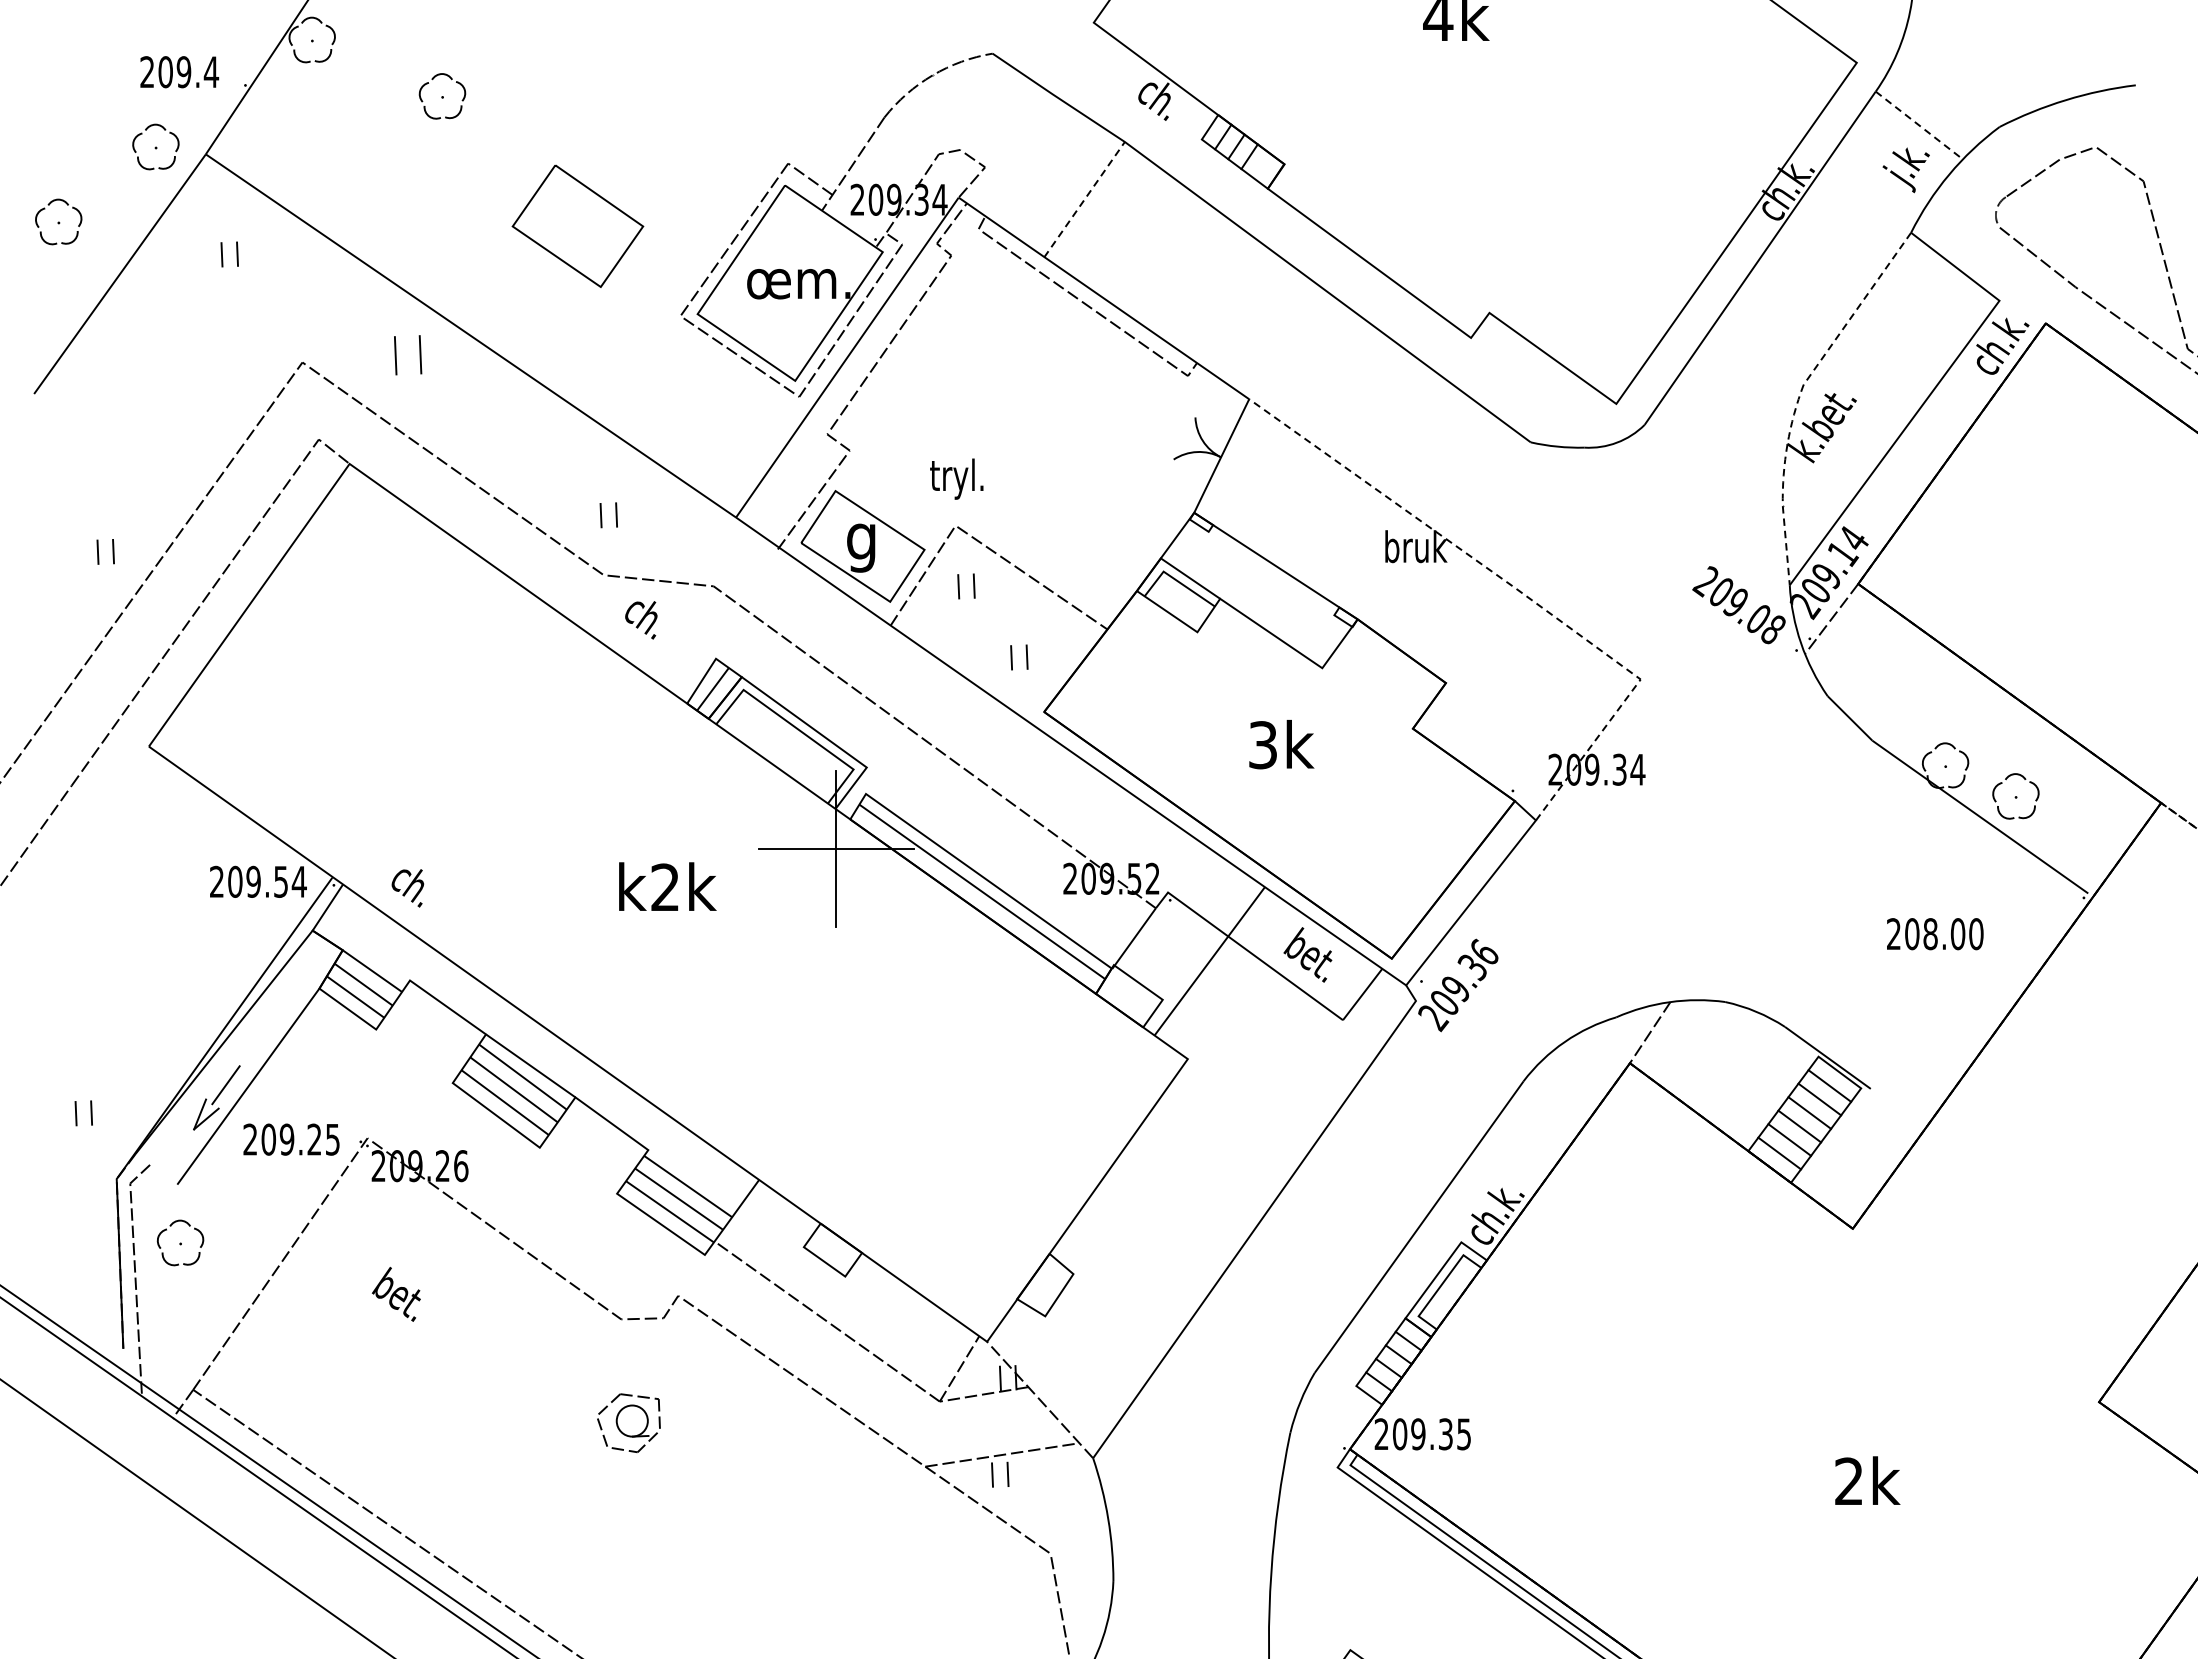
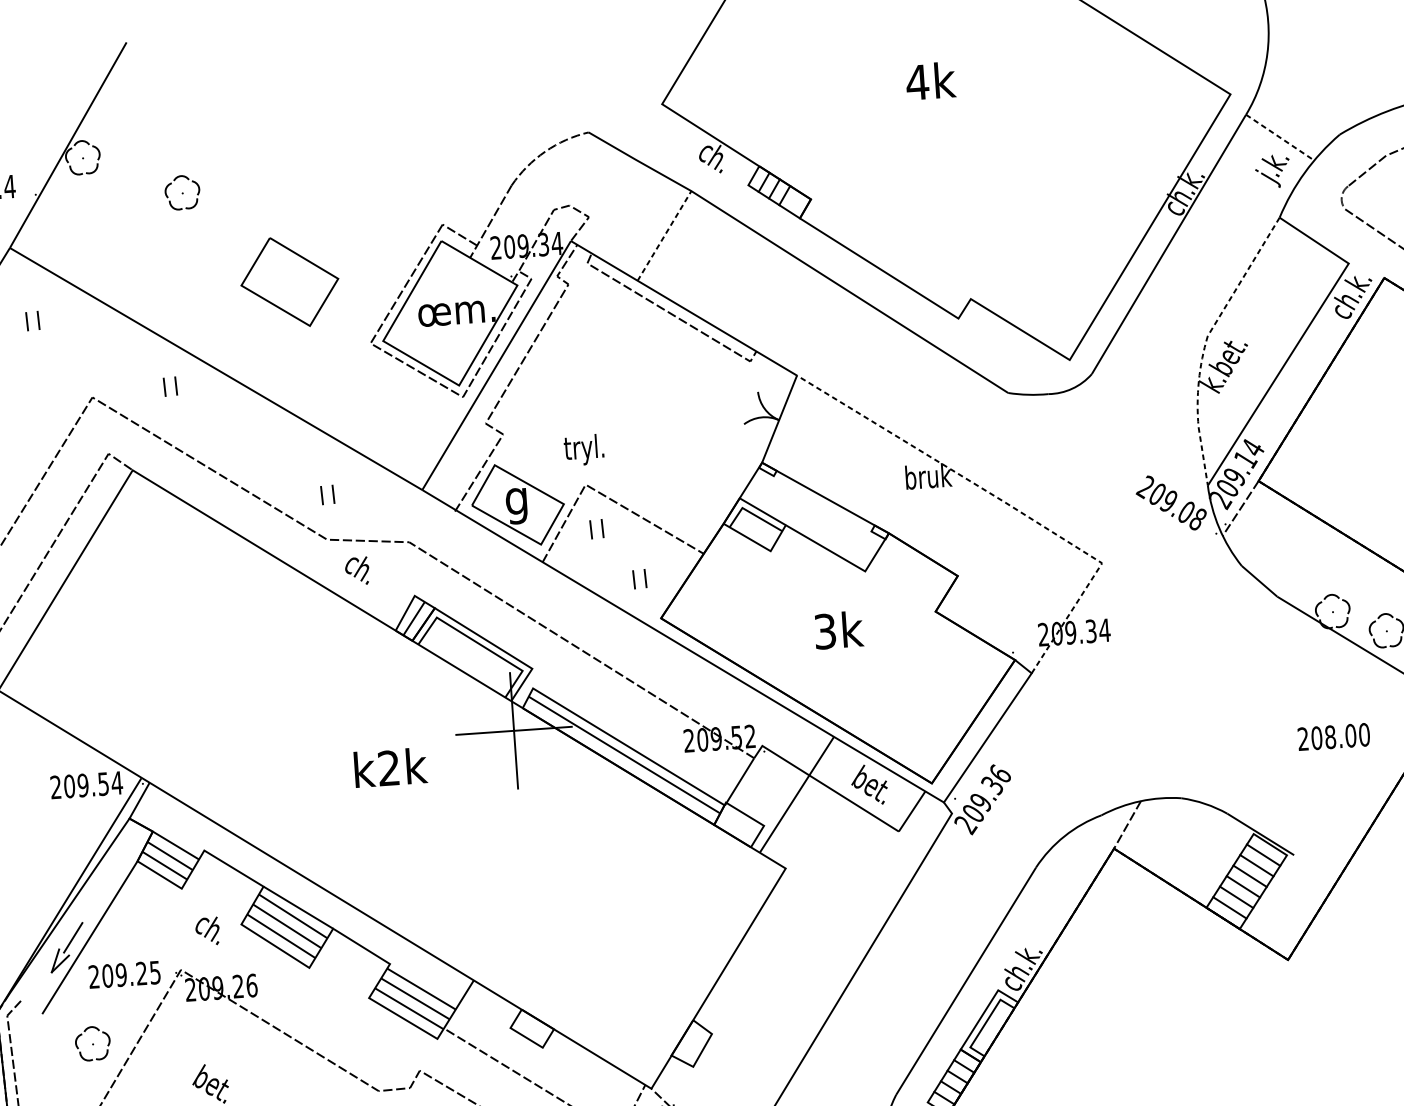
part: (407, 355) -> (170, 386), size x0.62
text: (407, 888) -> (207, 931), moved
part: (180, 1242) -> (92, 1043), moved

